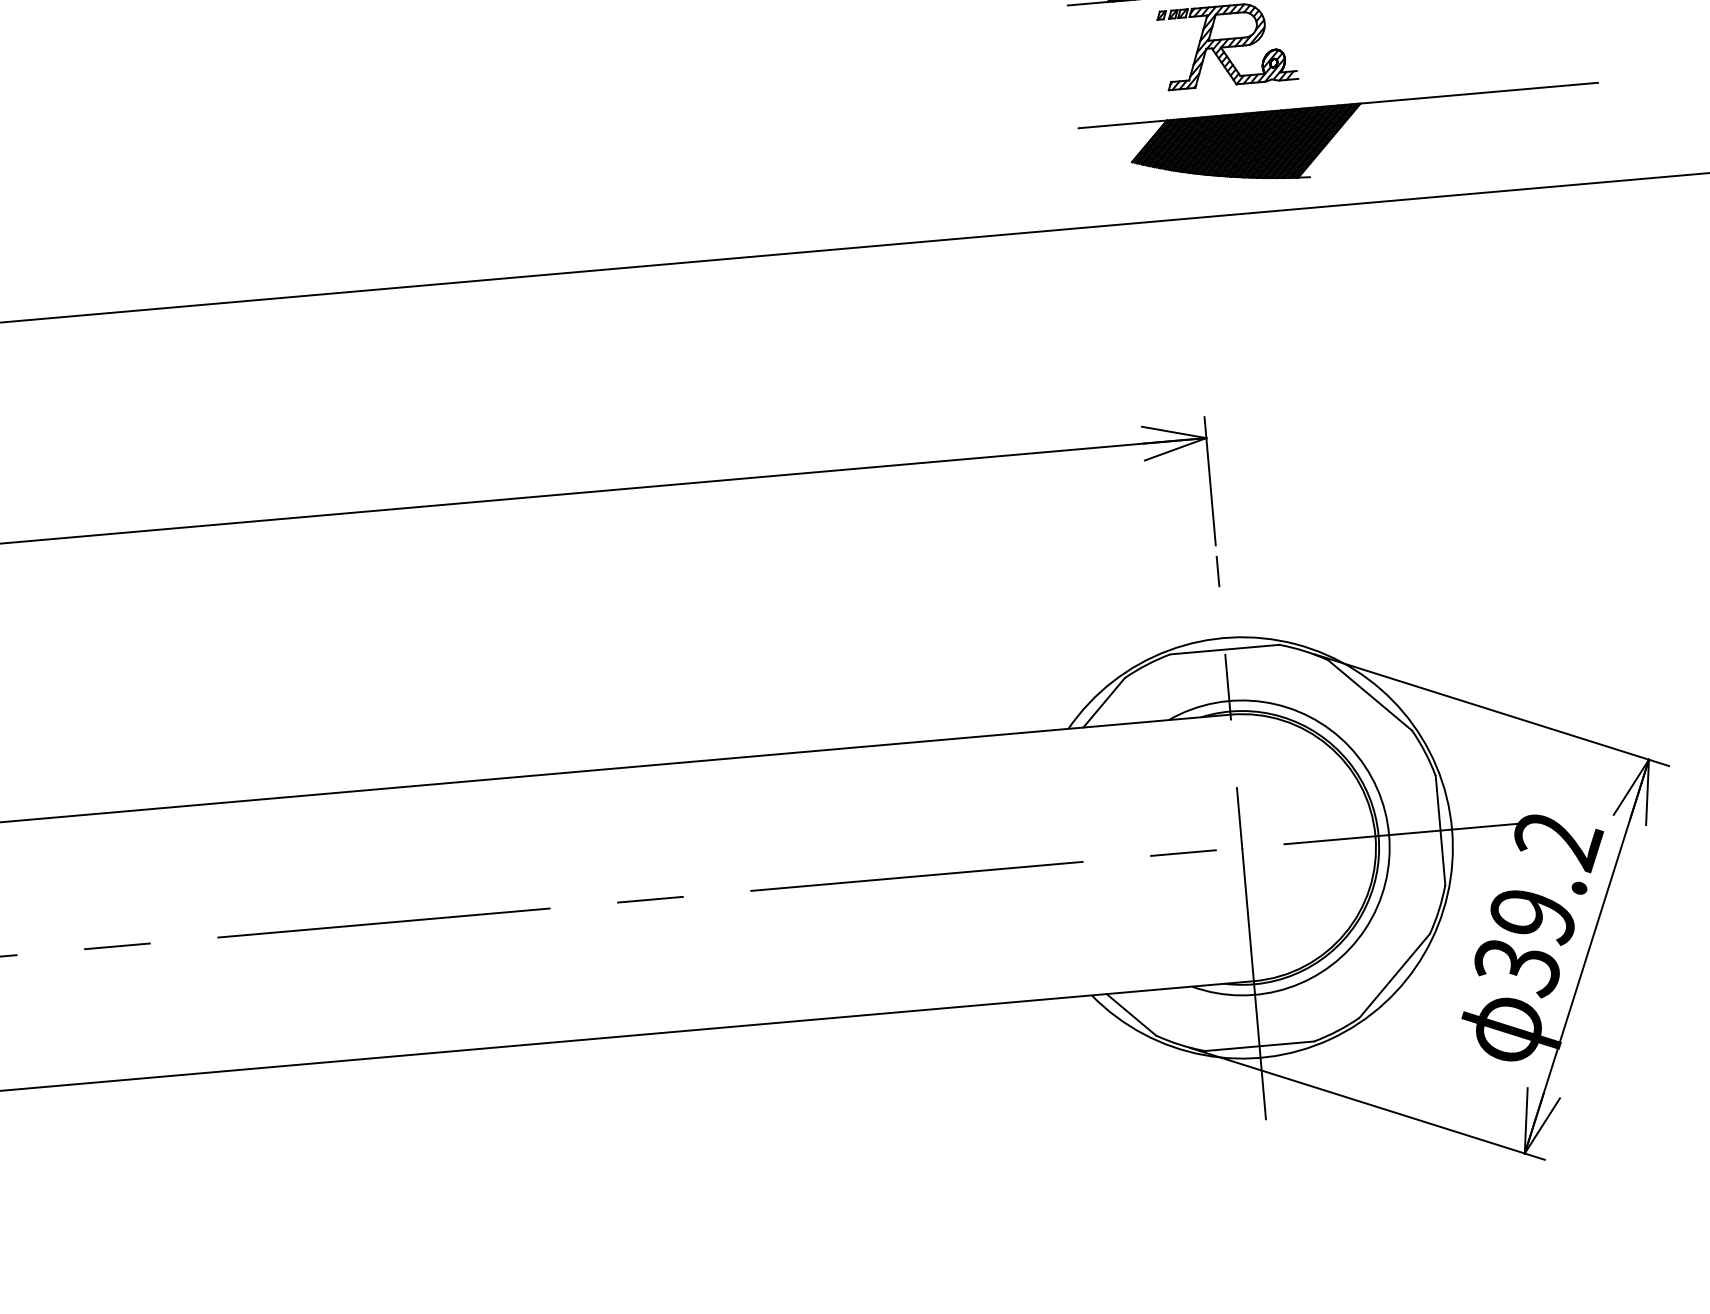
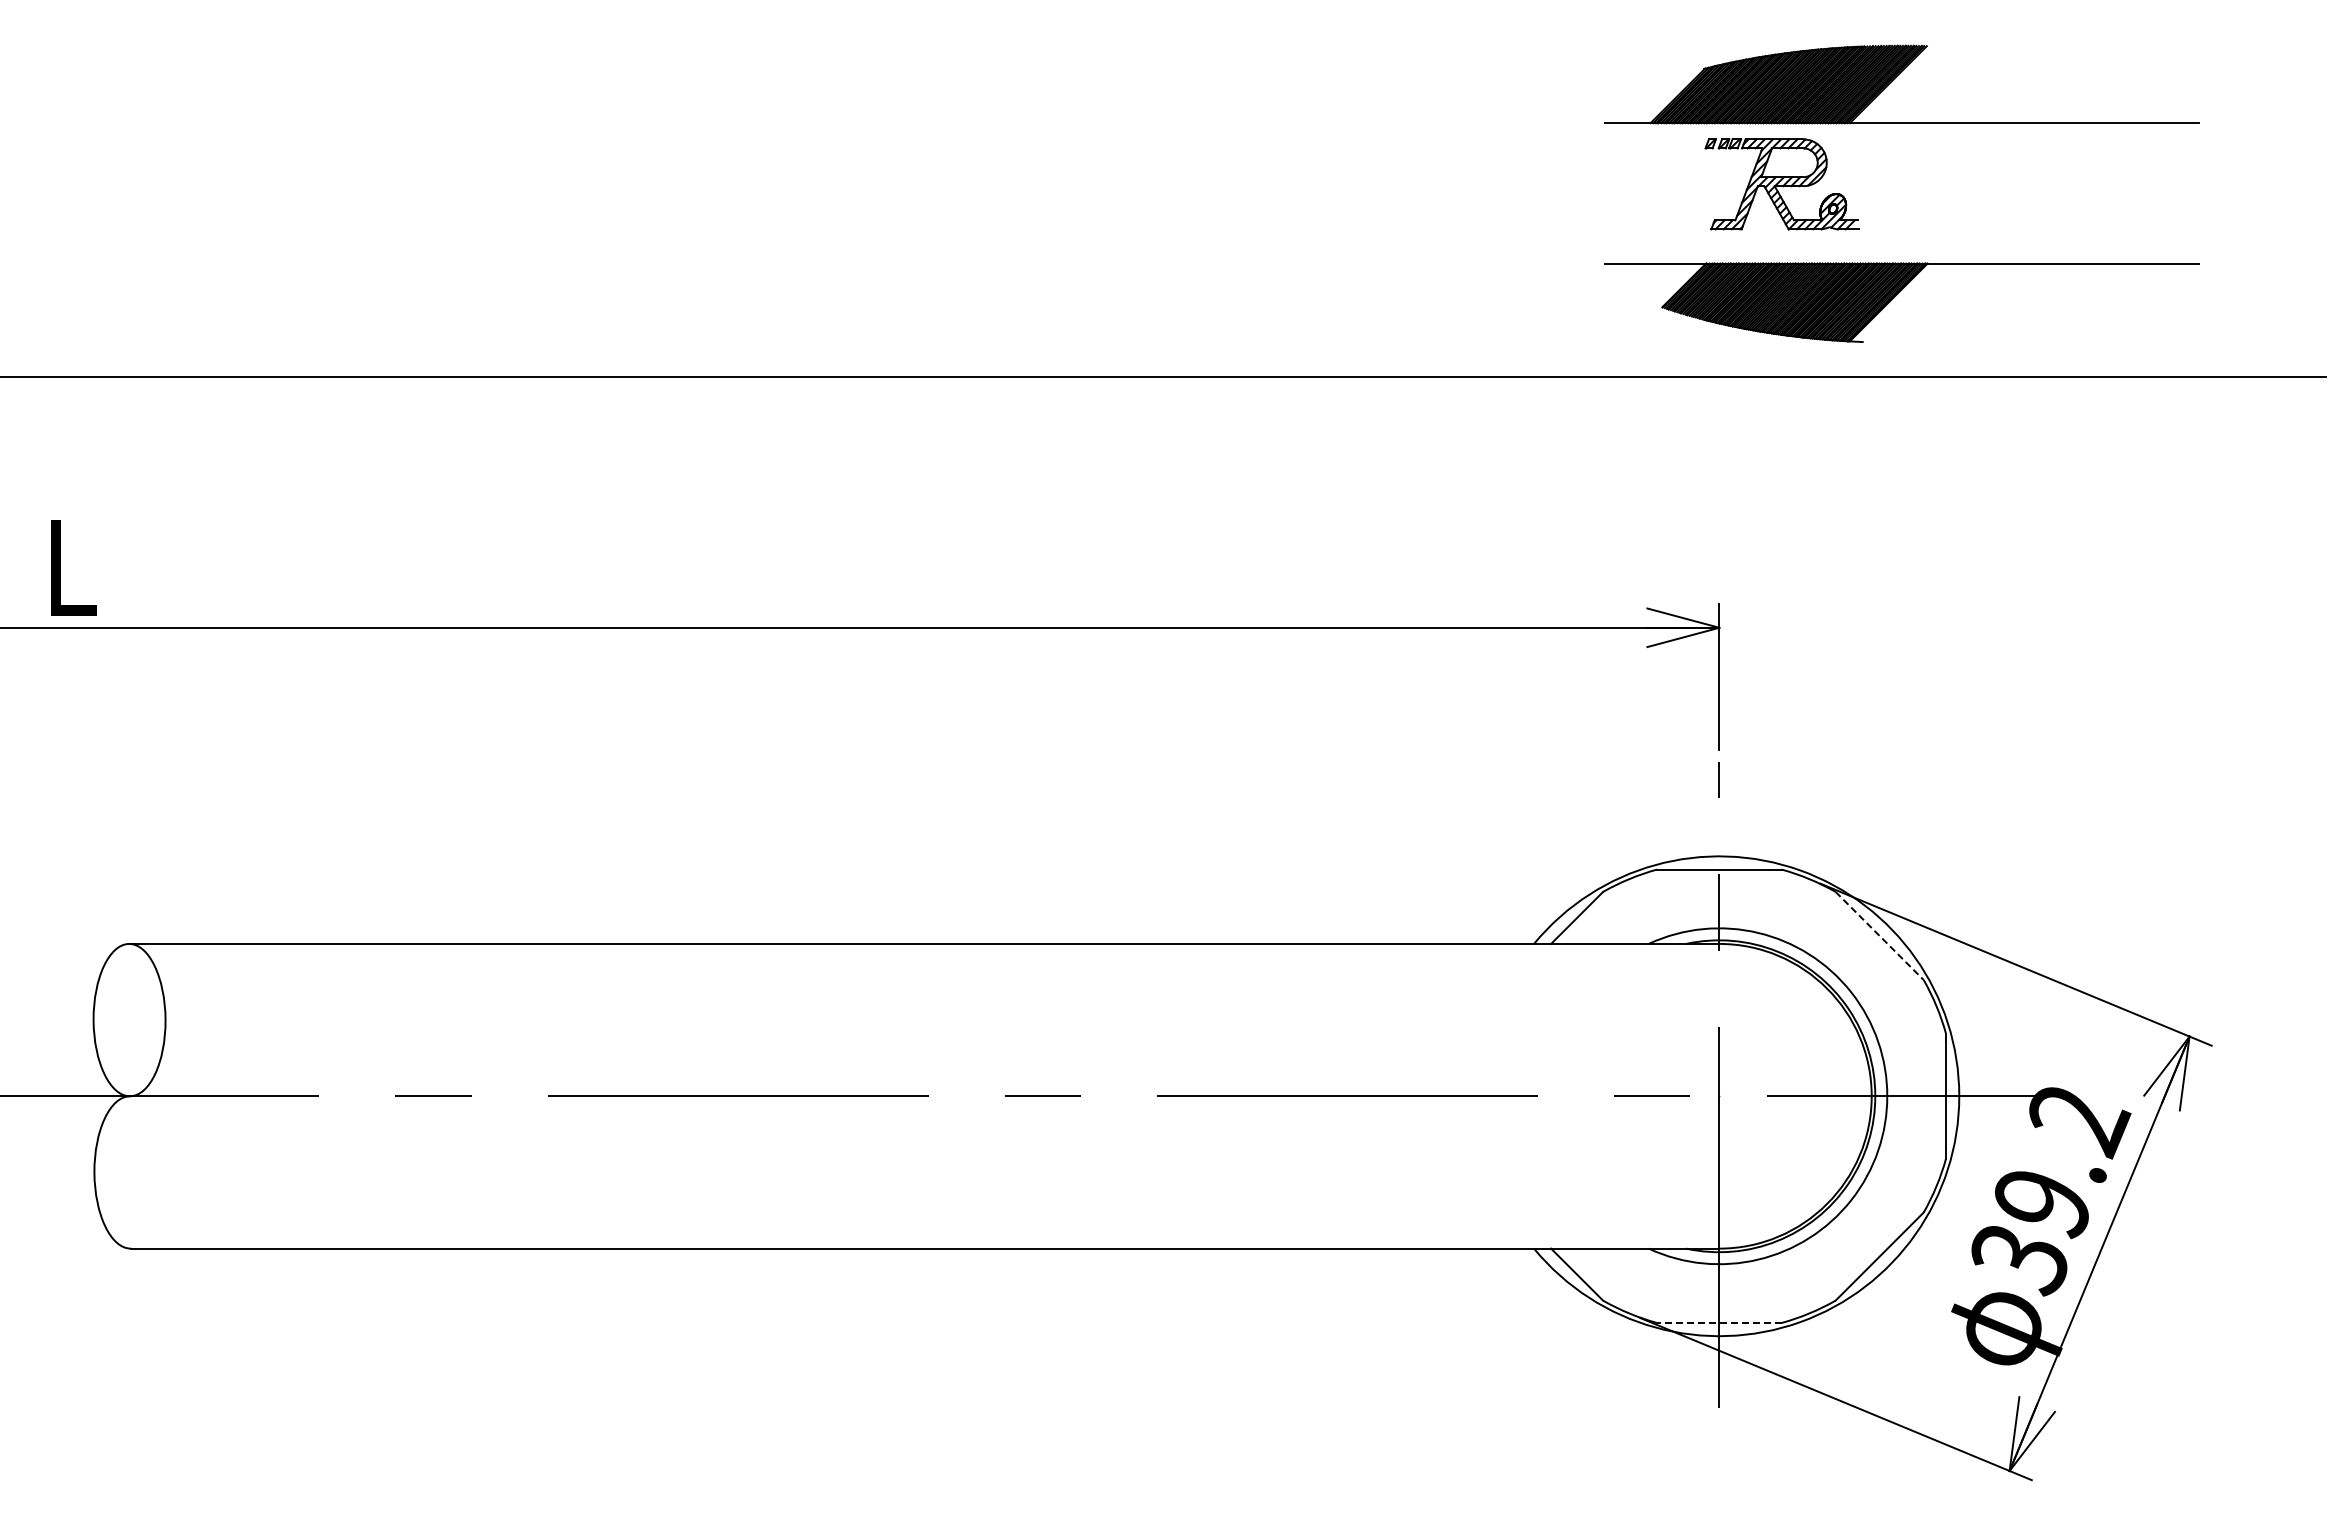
line: (1370, 695) -> (1880, 936), solid -> dashed
line: (1258, 1045) -> (1718, 1322), solid -> dashed

